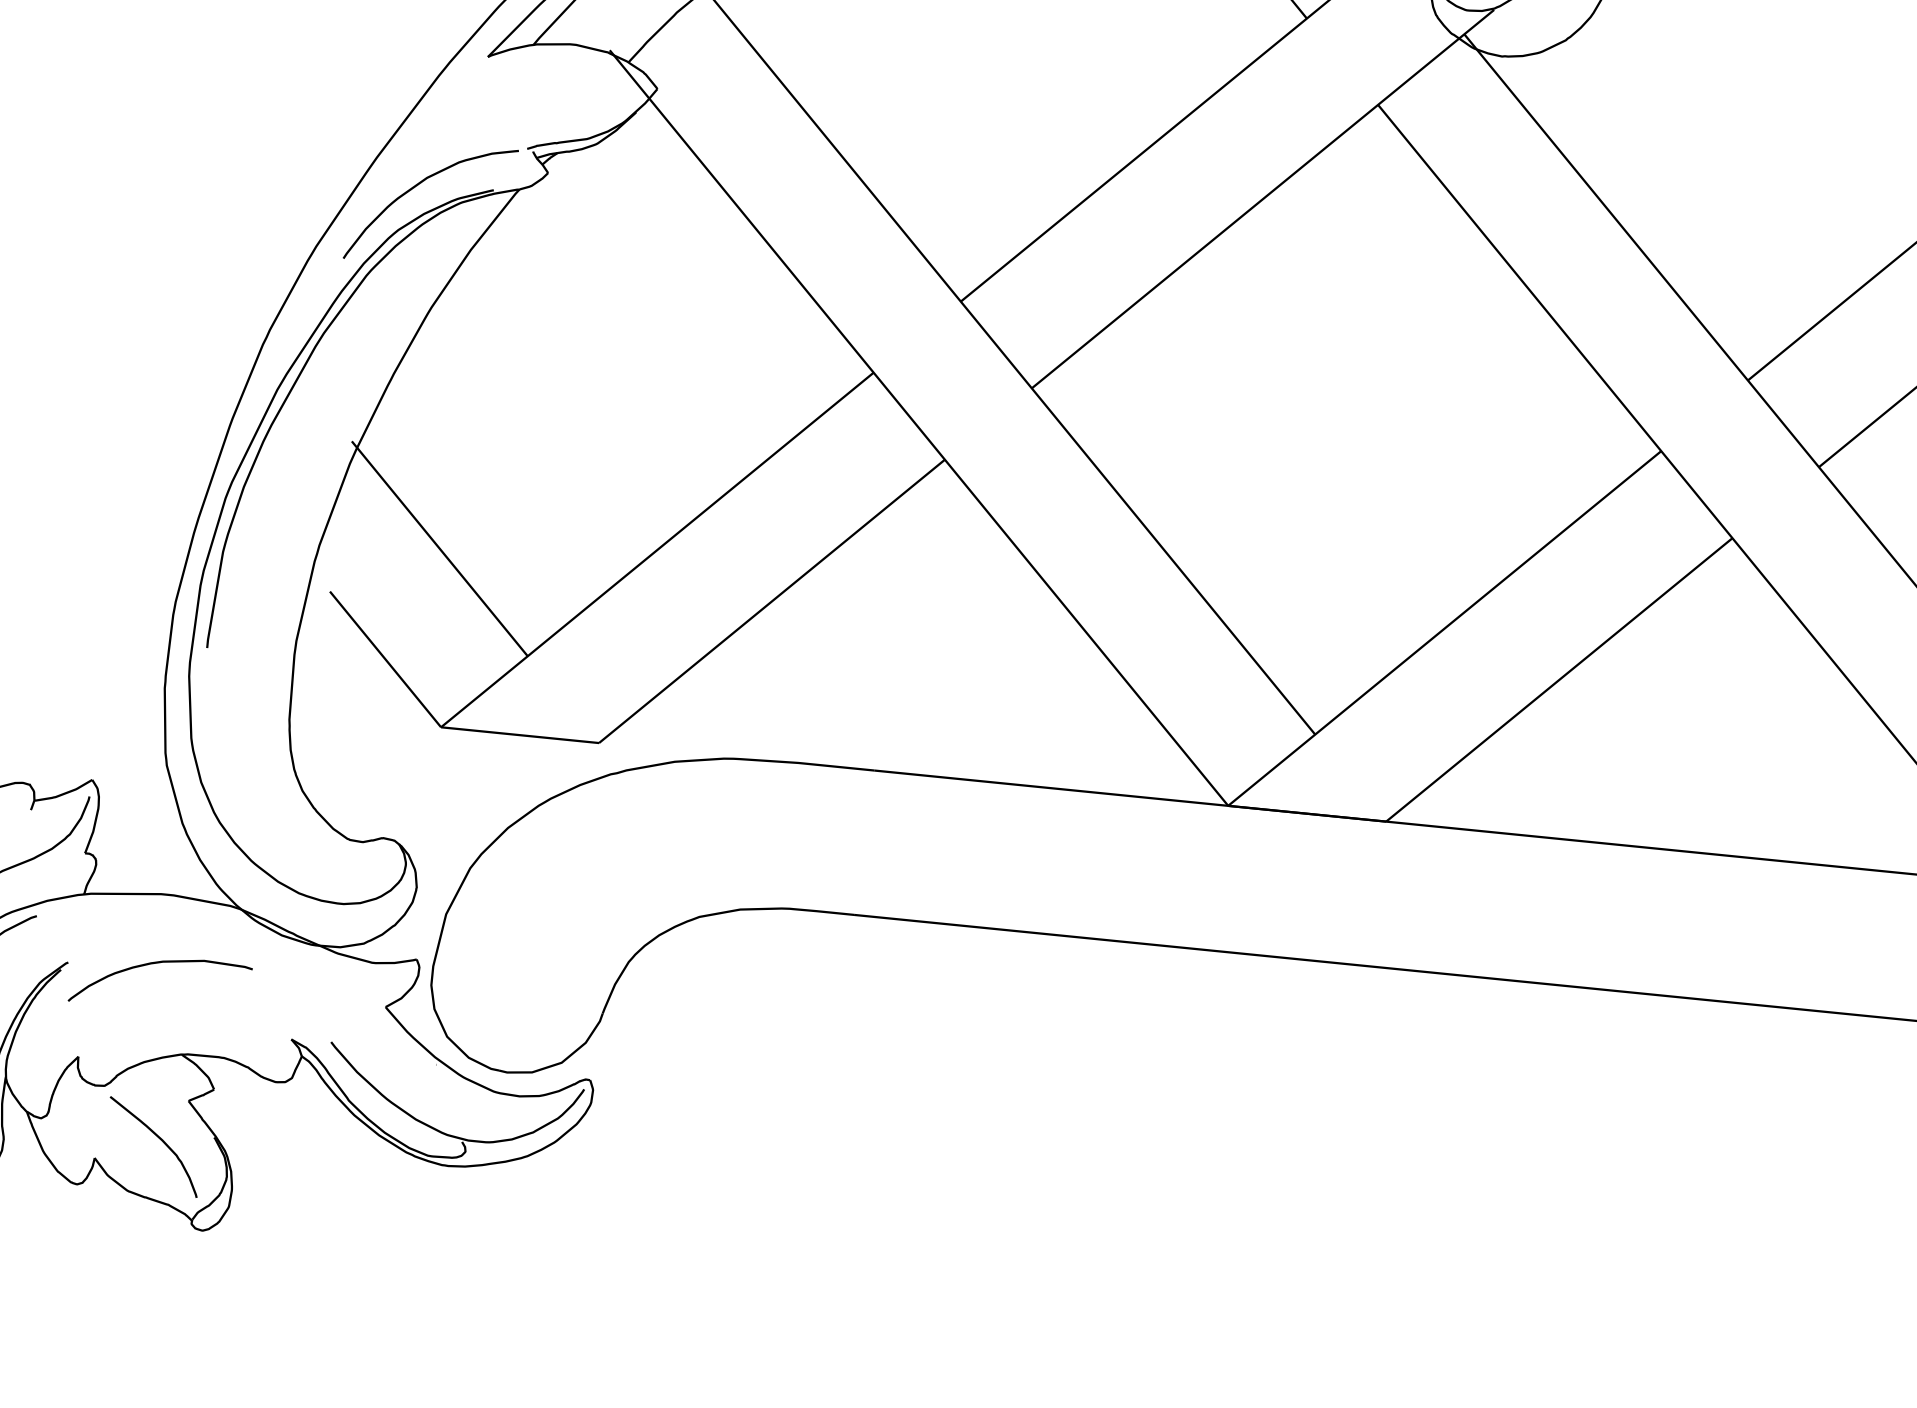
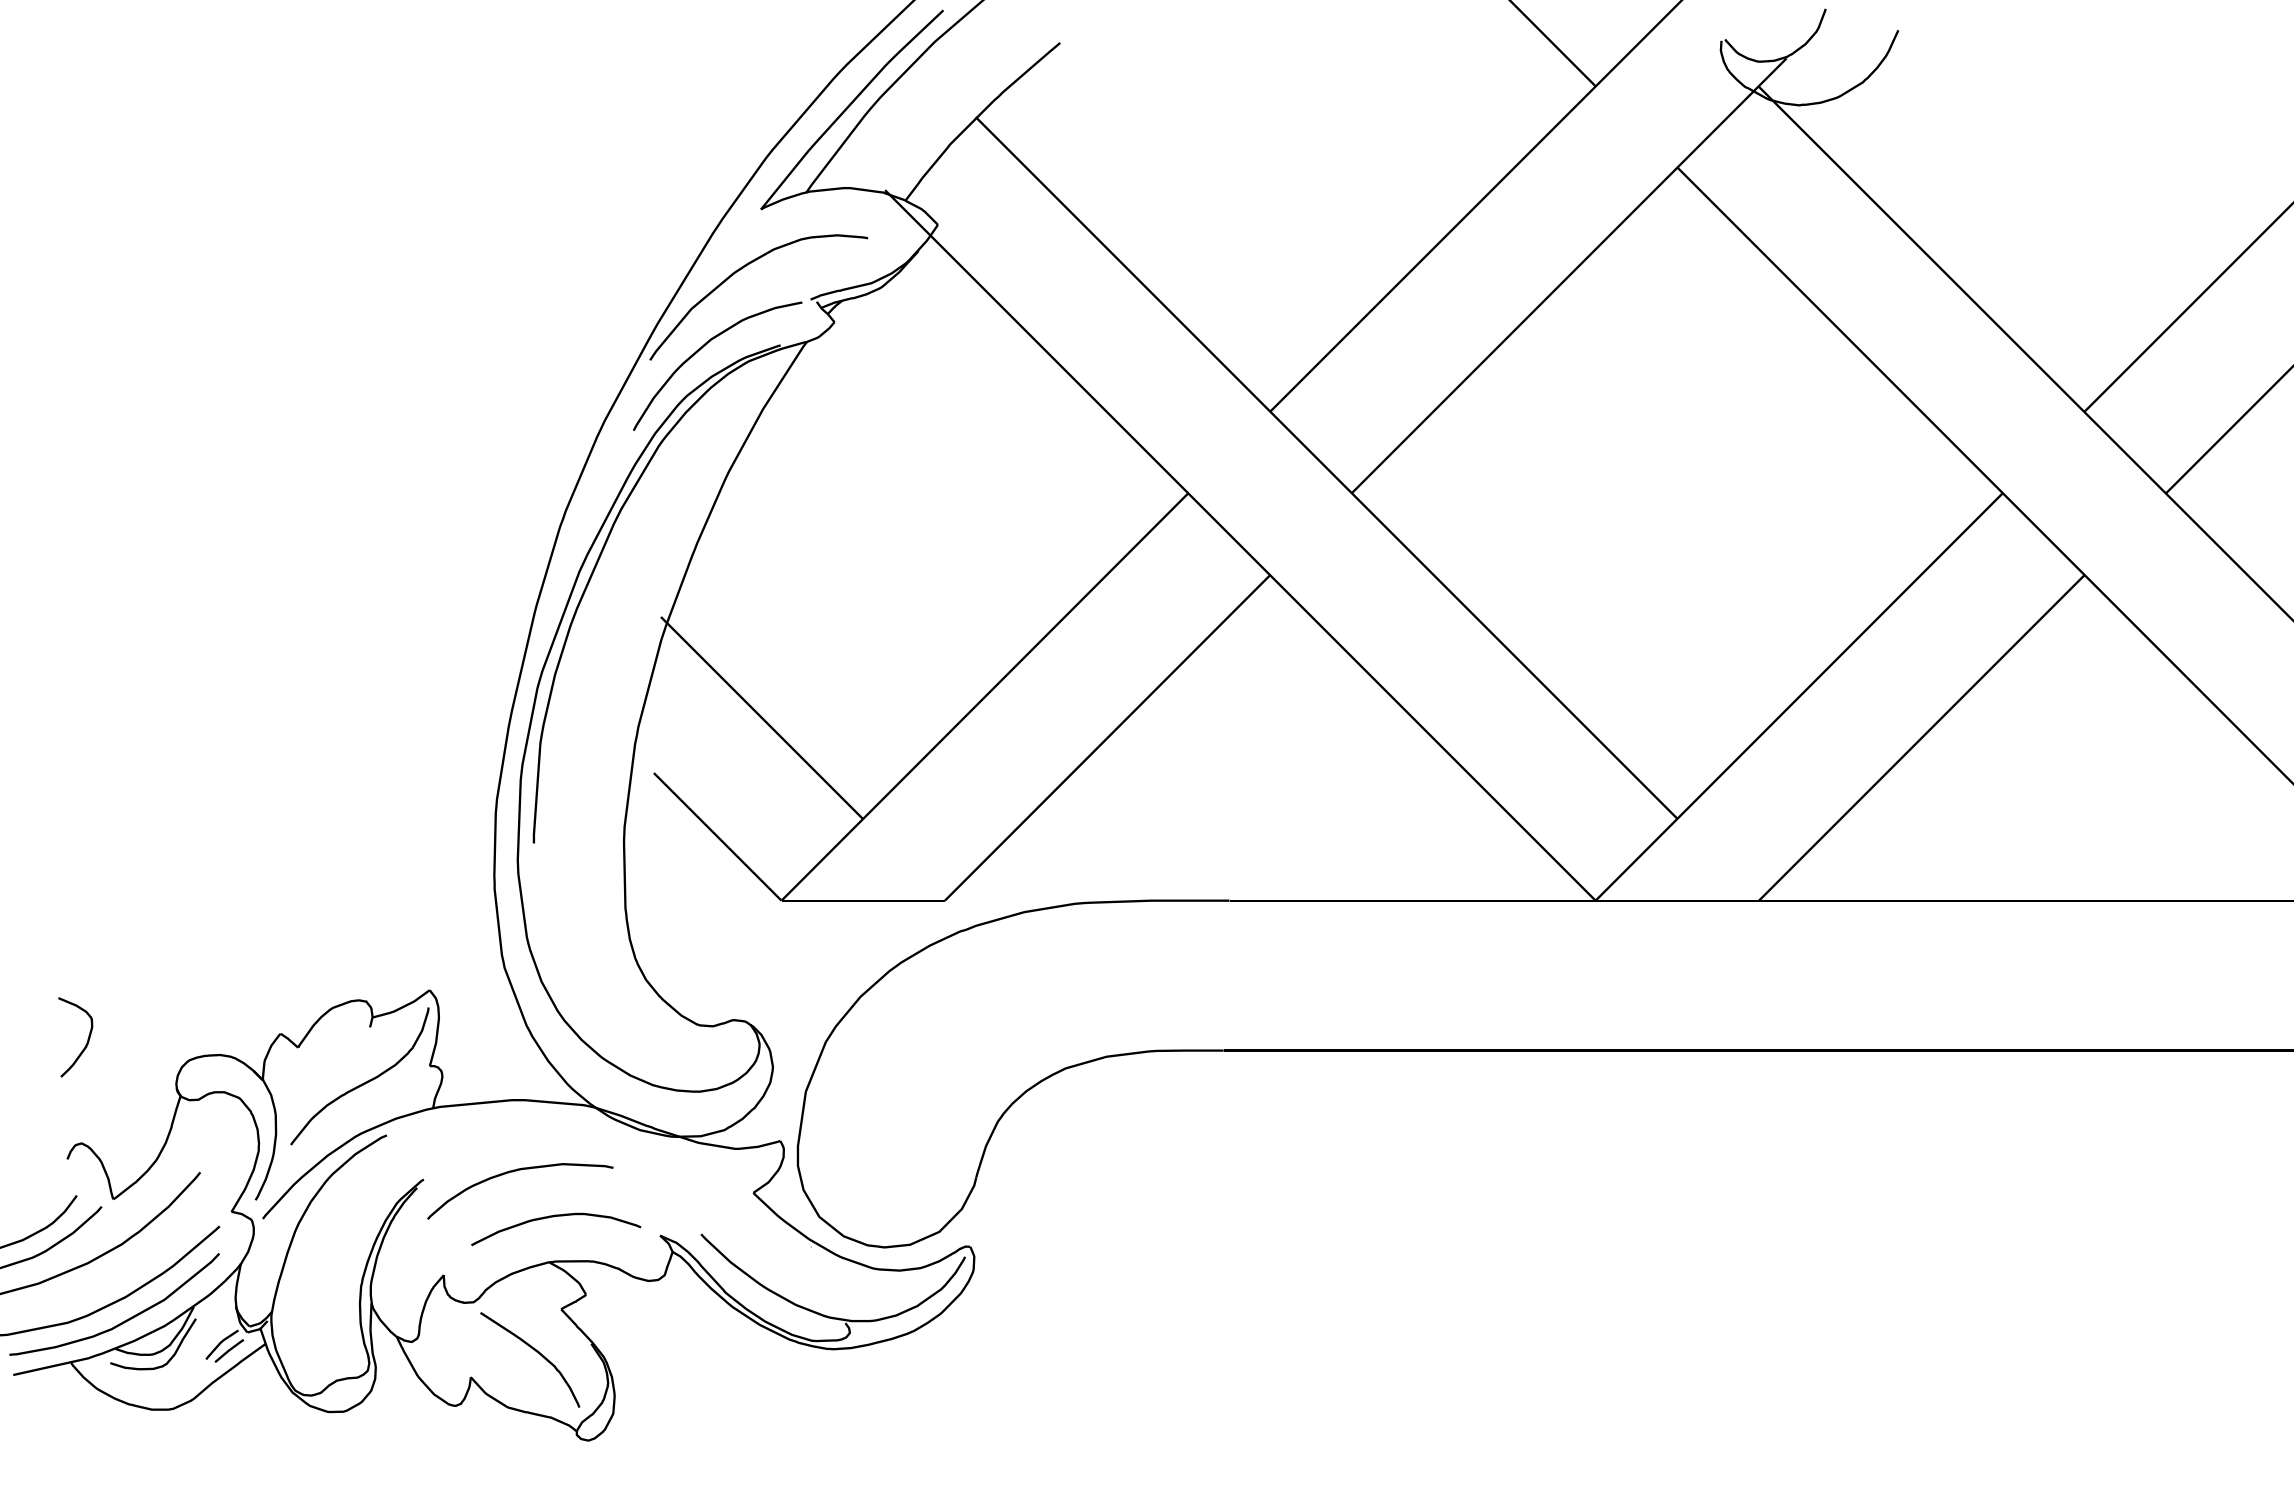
curve: (462, 114) -> (740, 270), added
curve: (190, 1011) -> (554, 1217), added

